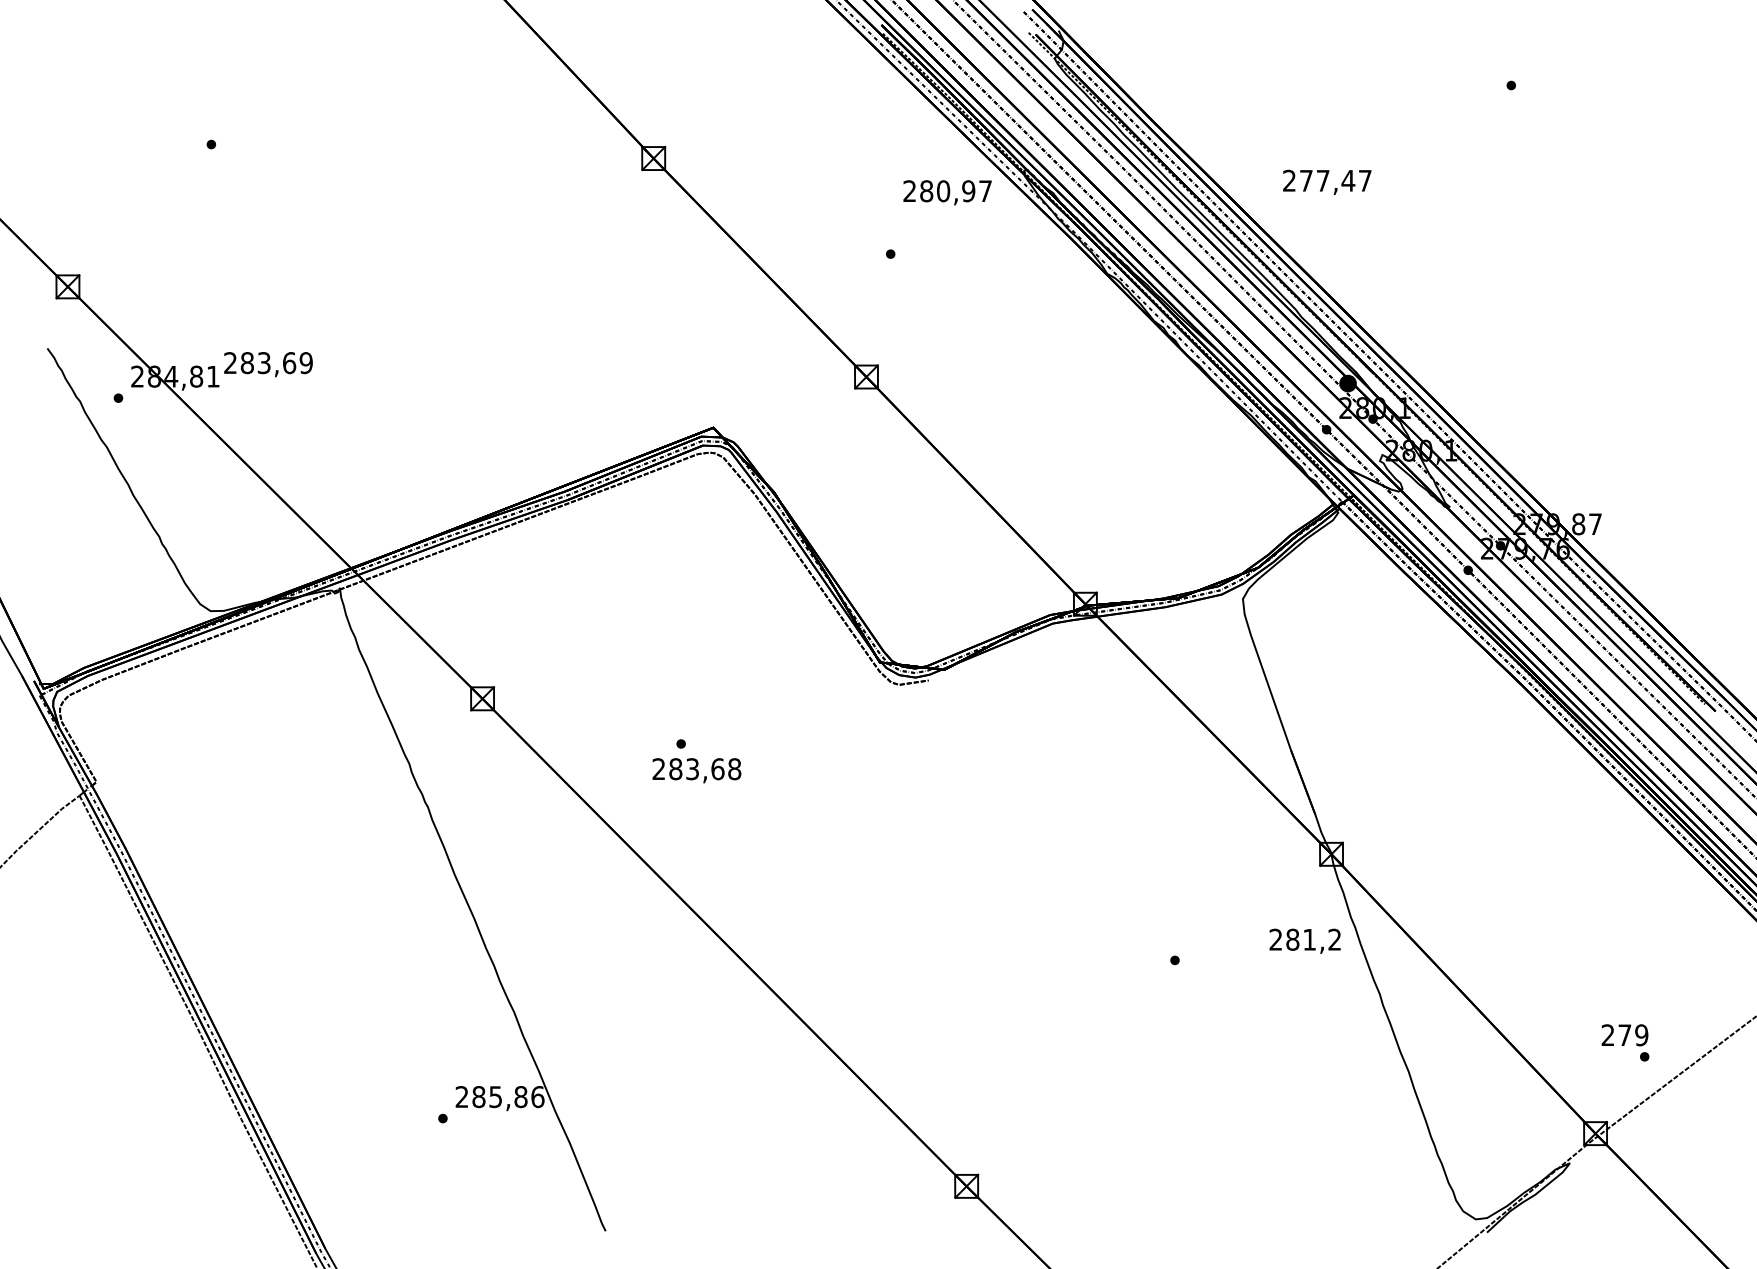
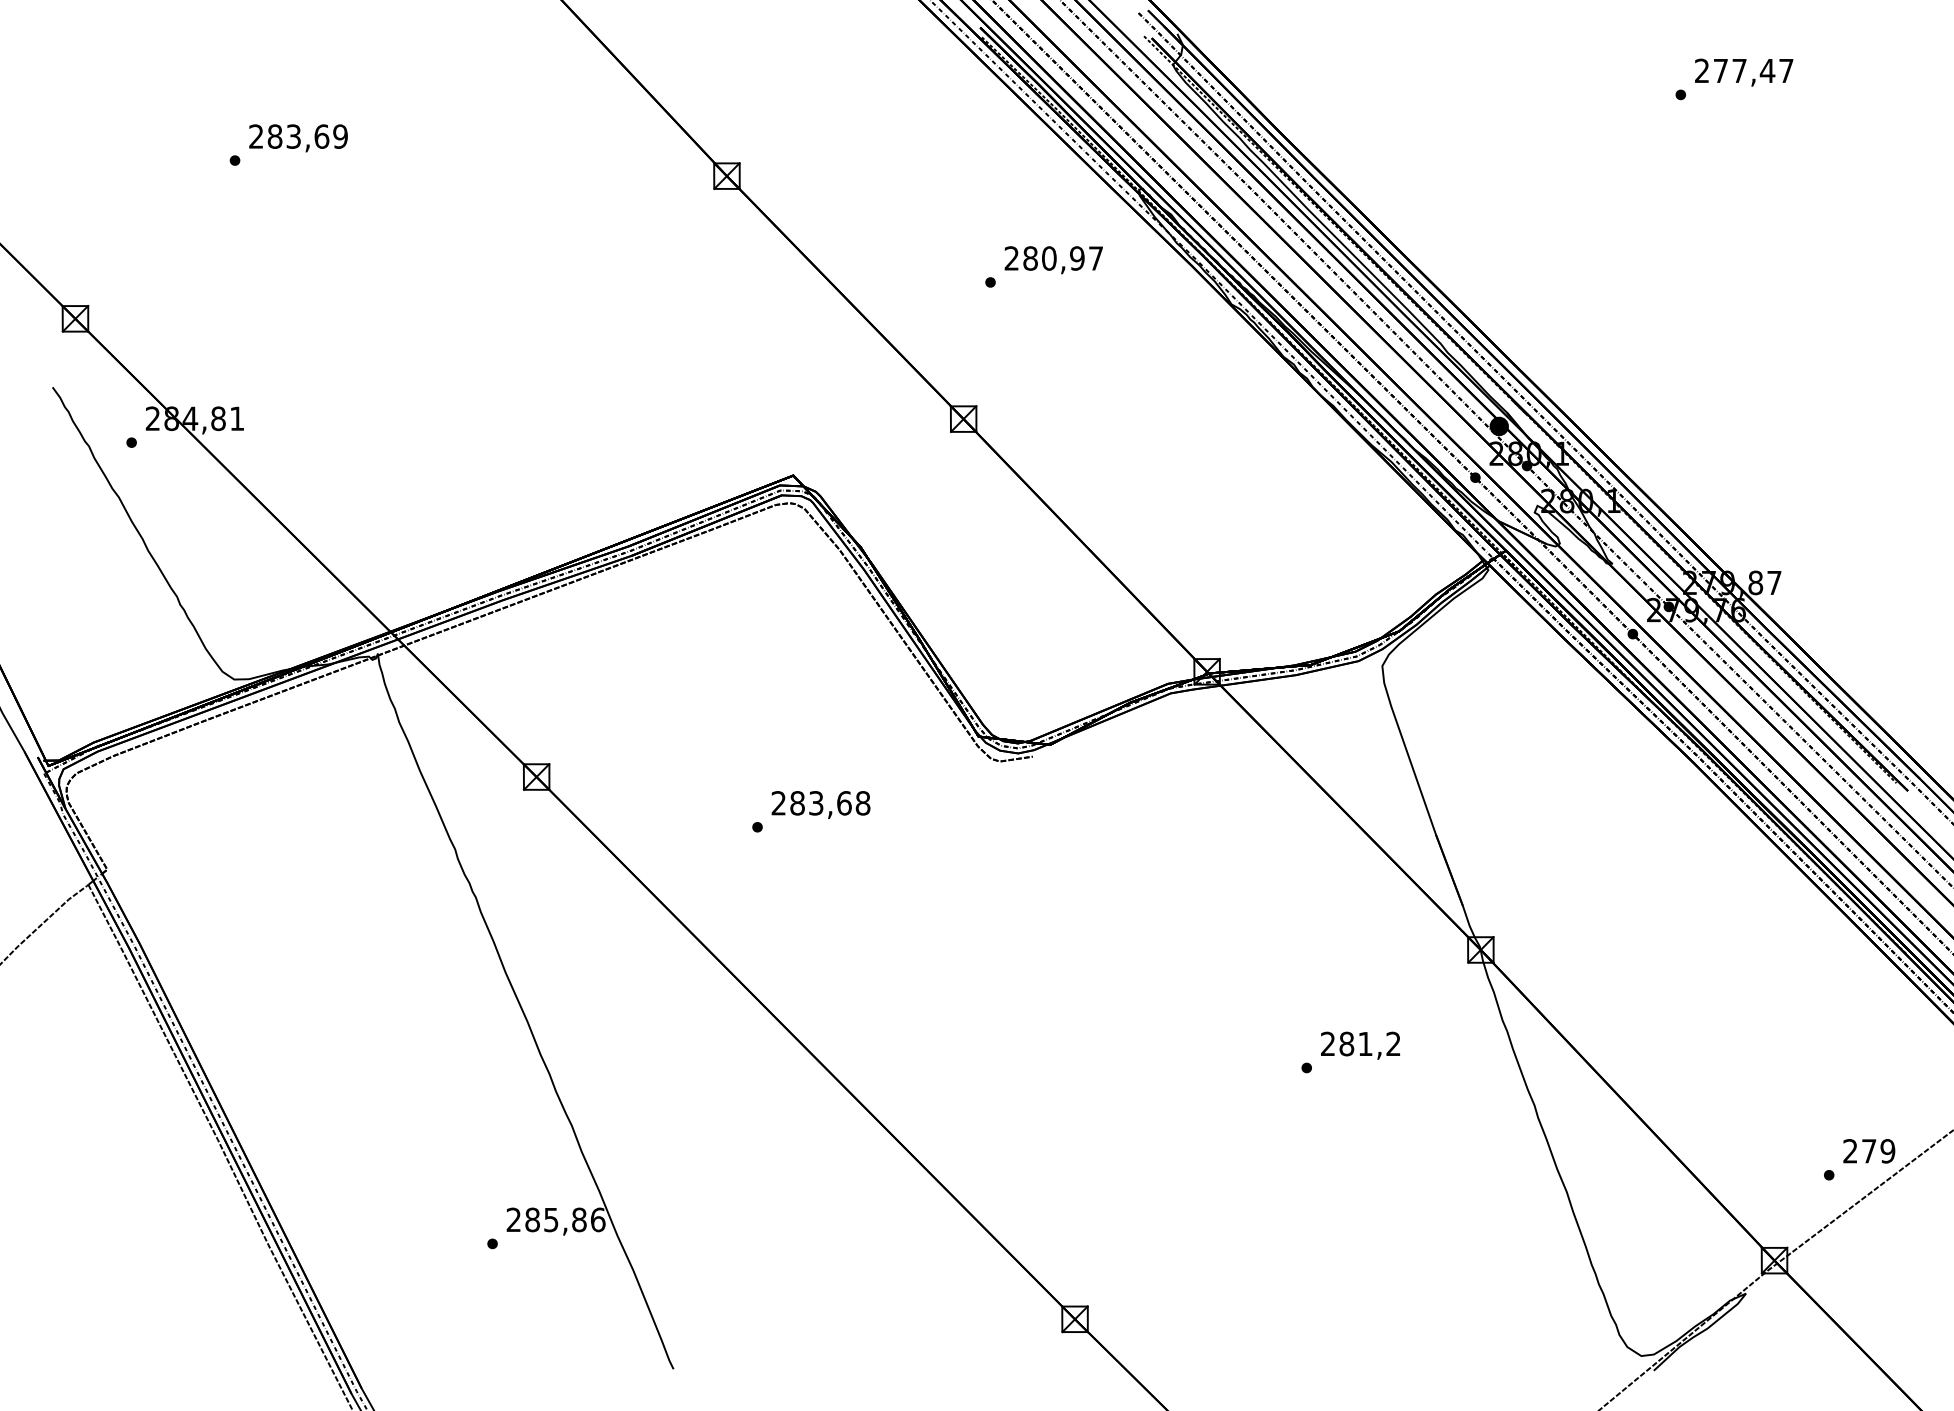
text: (1327, 182) -> (1744, 72), moved
text: (947, 193) -> (1053, 260), moved
text: (268, 364) -> (298, 138), moved
text: (696, 770) -> (820, 804), moved
text: (1305, 941) -> (1360, 1045), moved
text: (1625, 1035) -> (1869, 1151), moved

